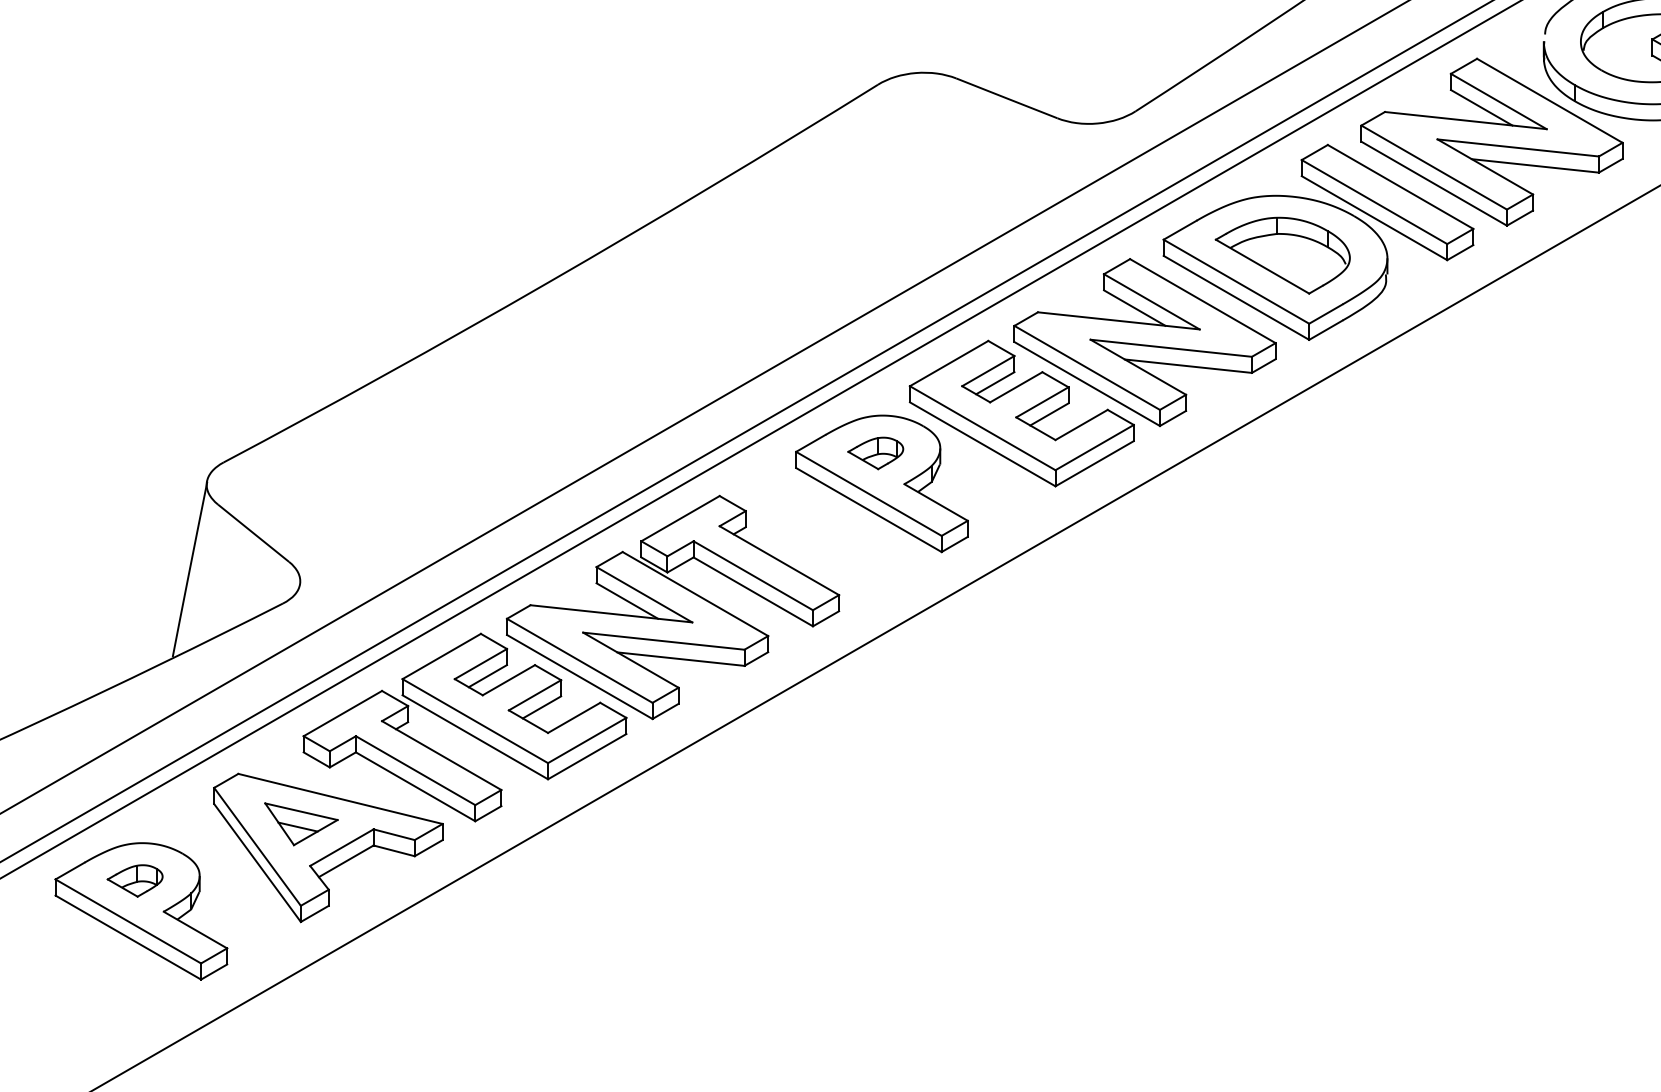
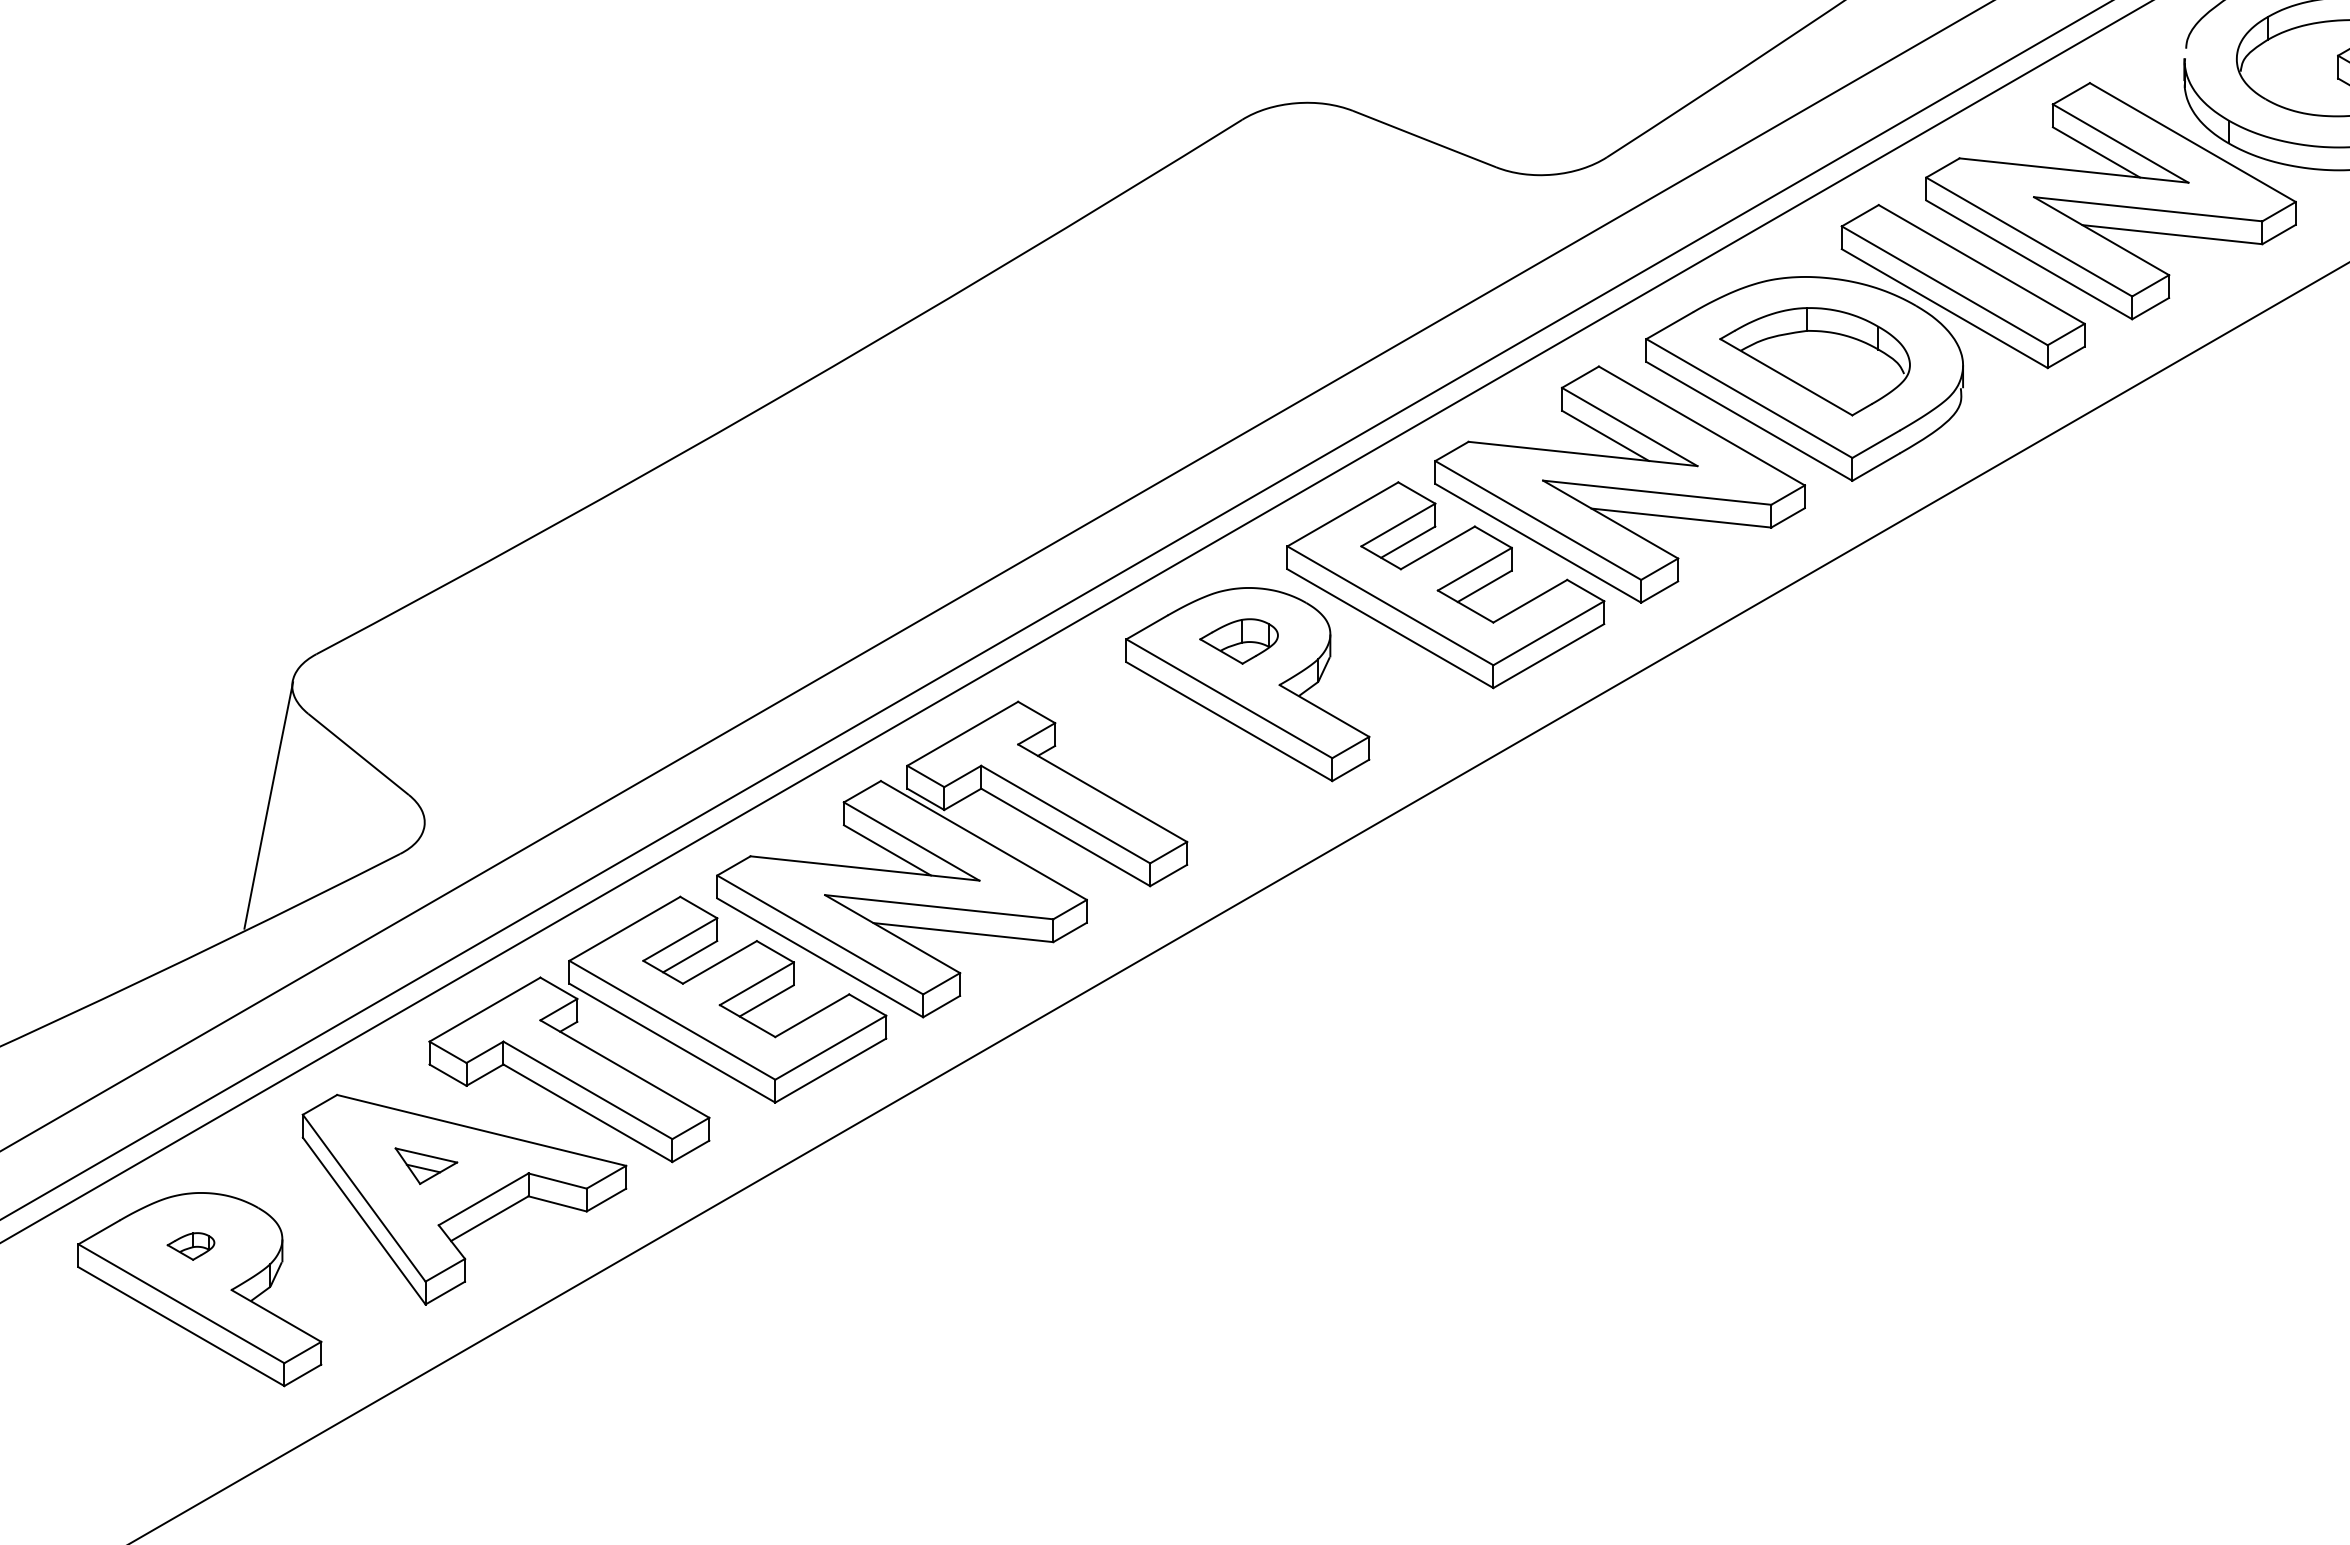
part: (301, 823) -> (426, 1165), size x0.6
part: (134, 880) -> (190, 1246), size x0.6

